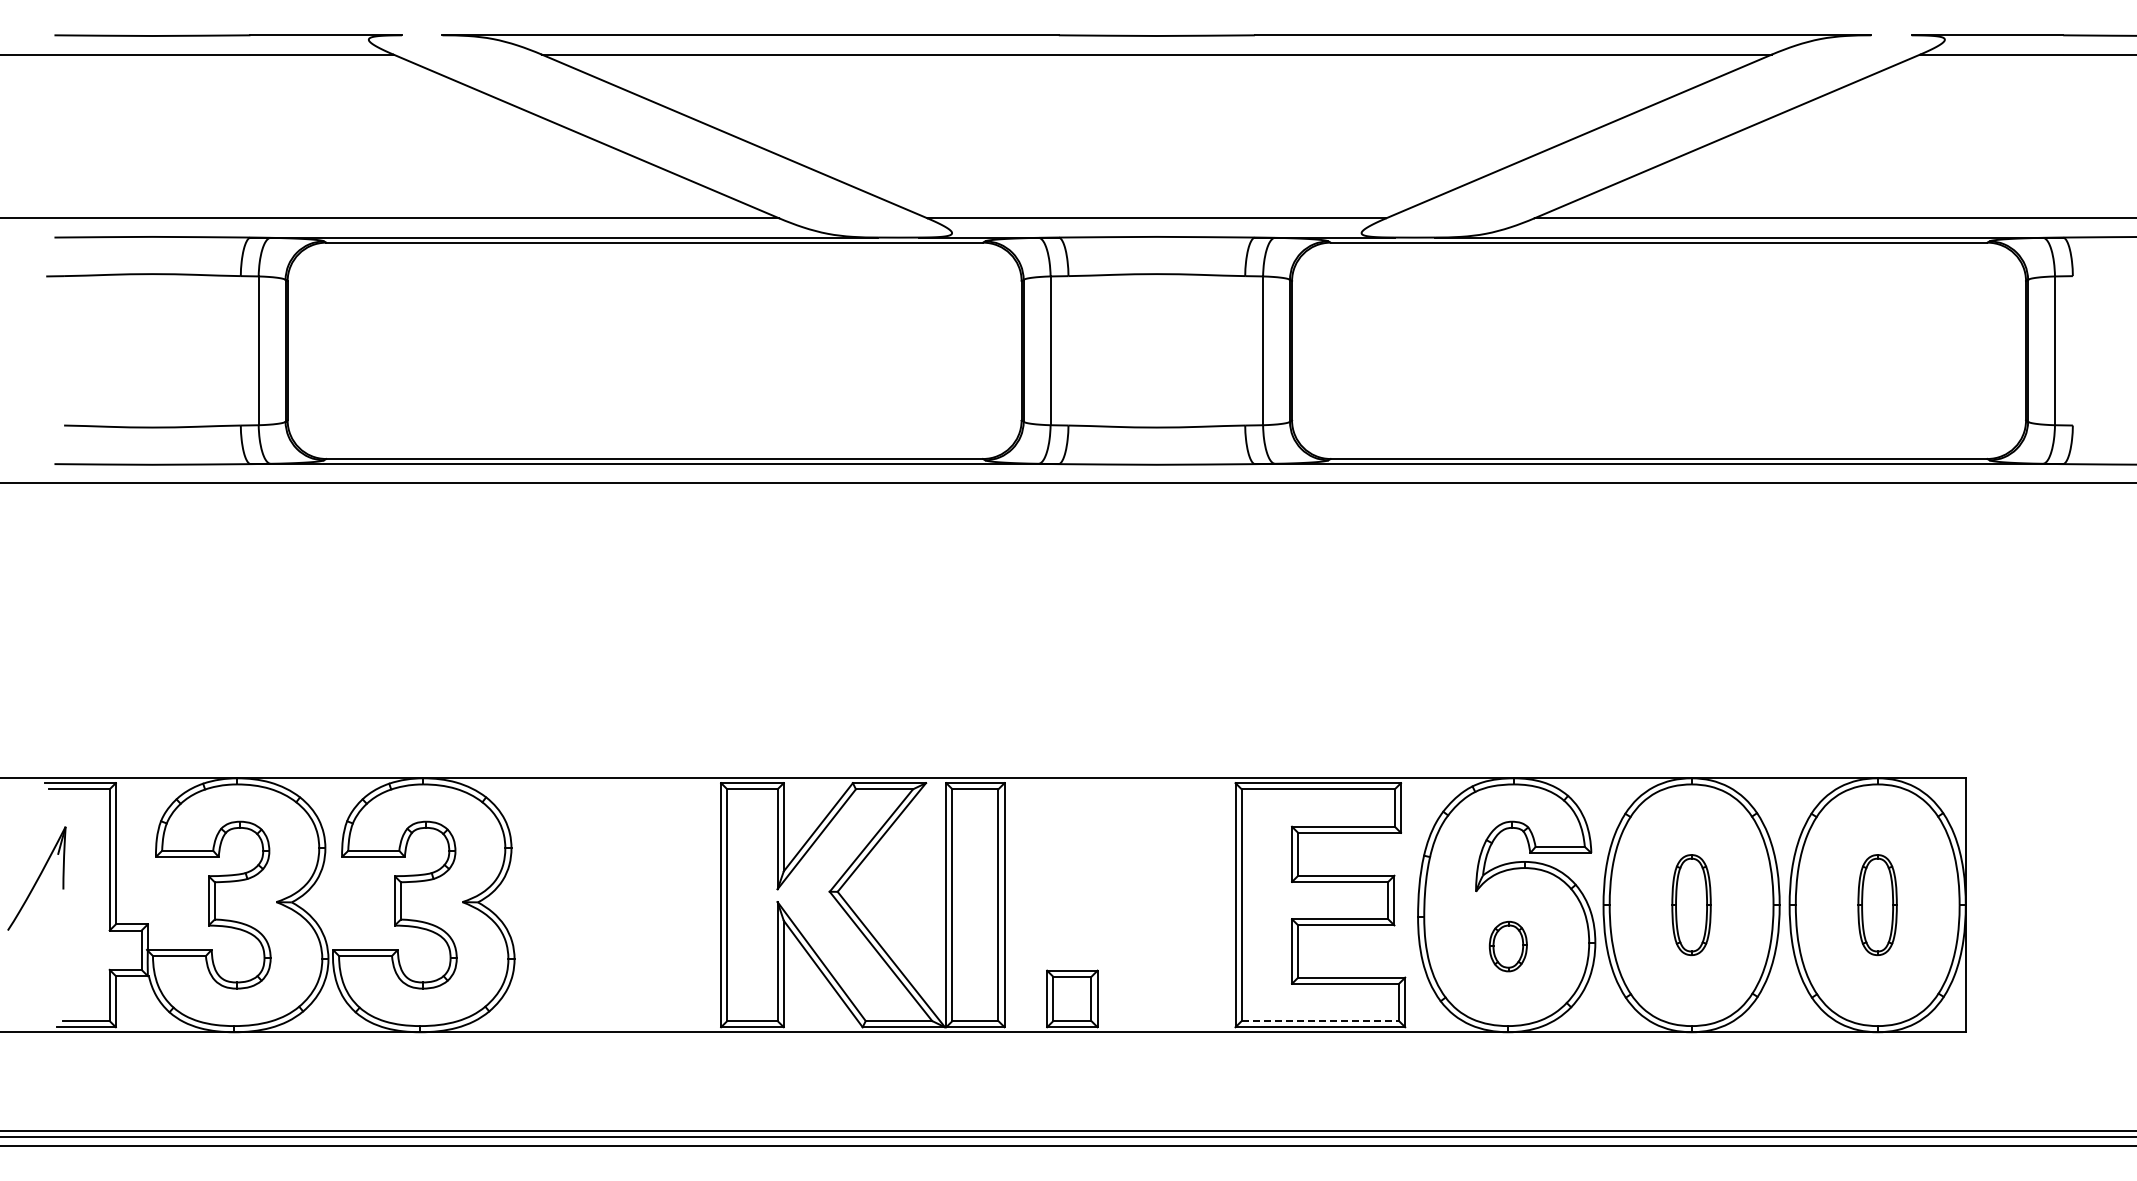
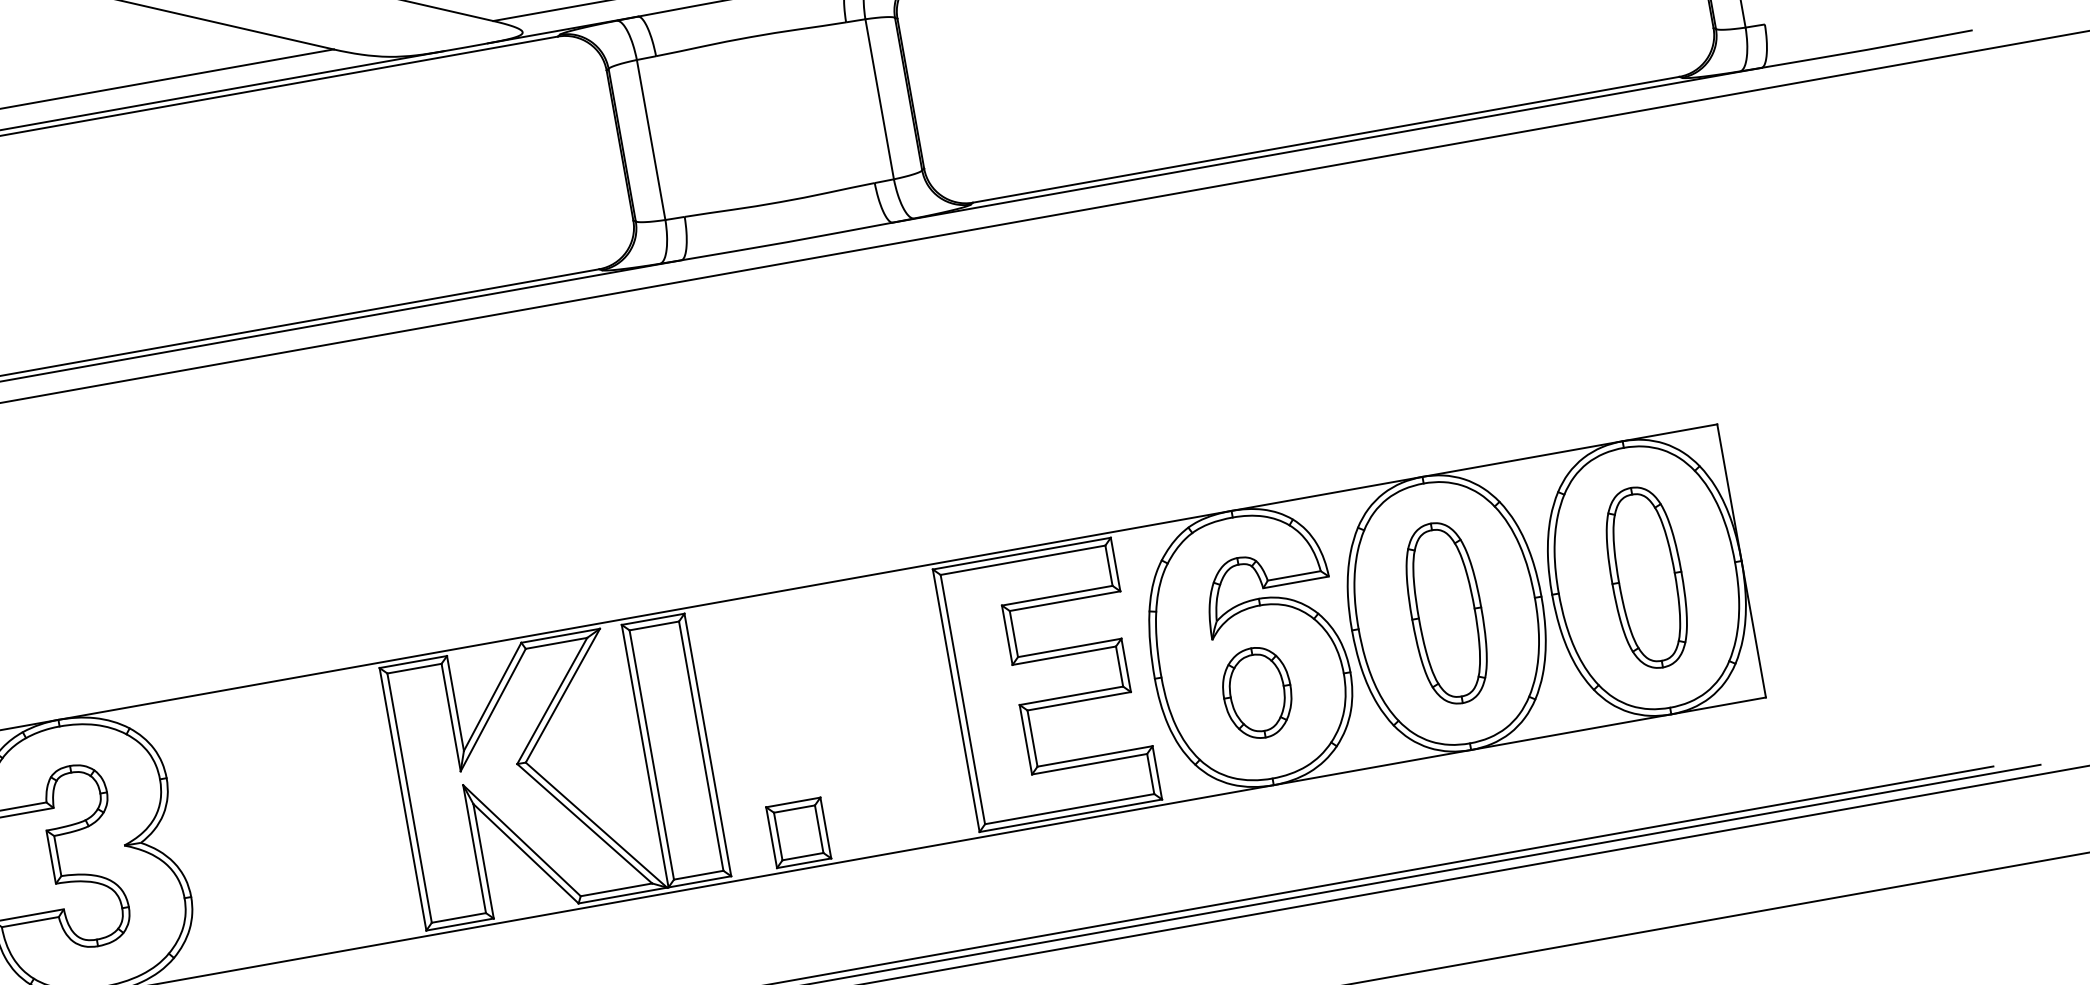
part: (1691, 904) -> (1446, 612), size x1.67
part: (1877, 904) -> (1646, 577), size x1.67
part: (1508, 946) -> (1257, 692), size x1.67
line: (1320, 1021) -> (1069, 809), dashed -> solid

